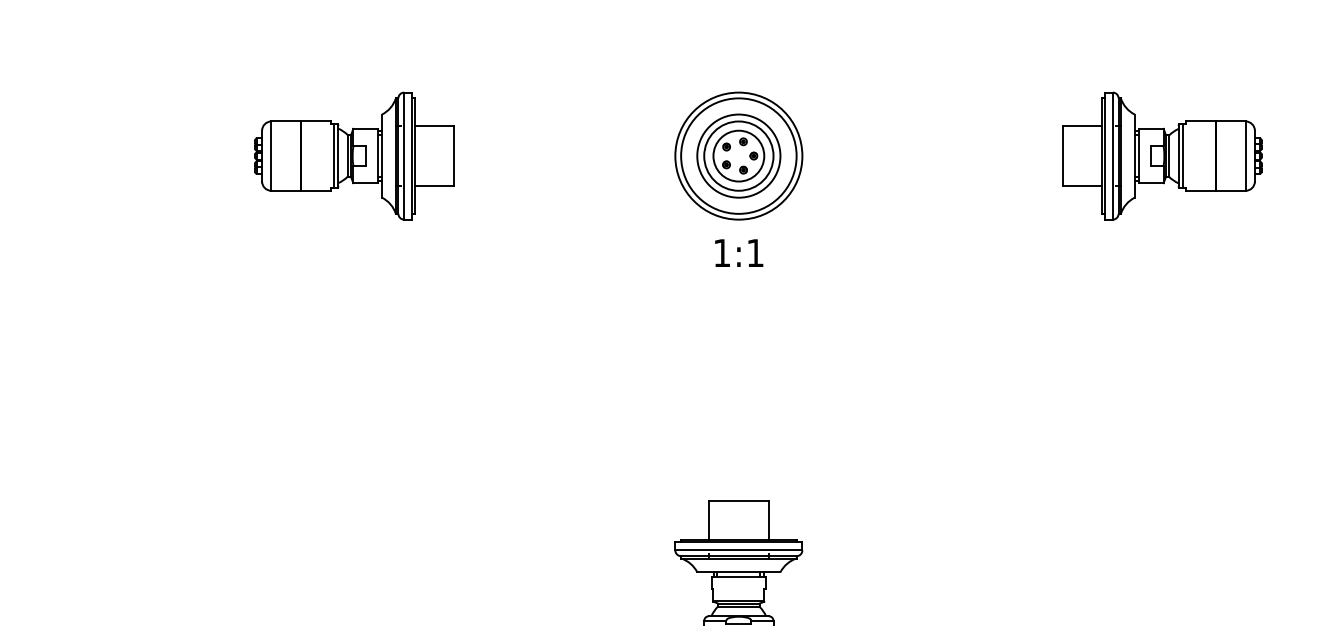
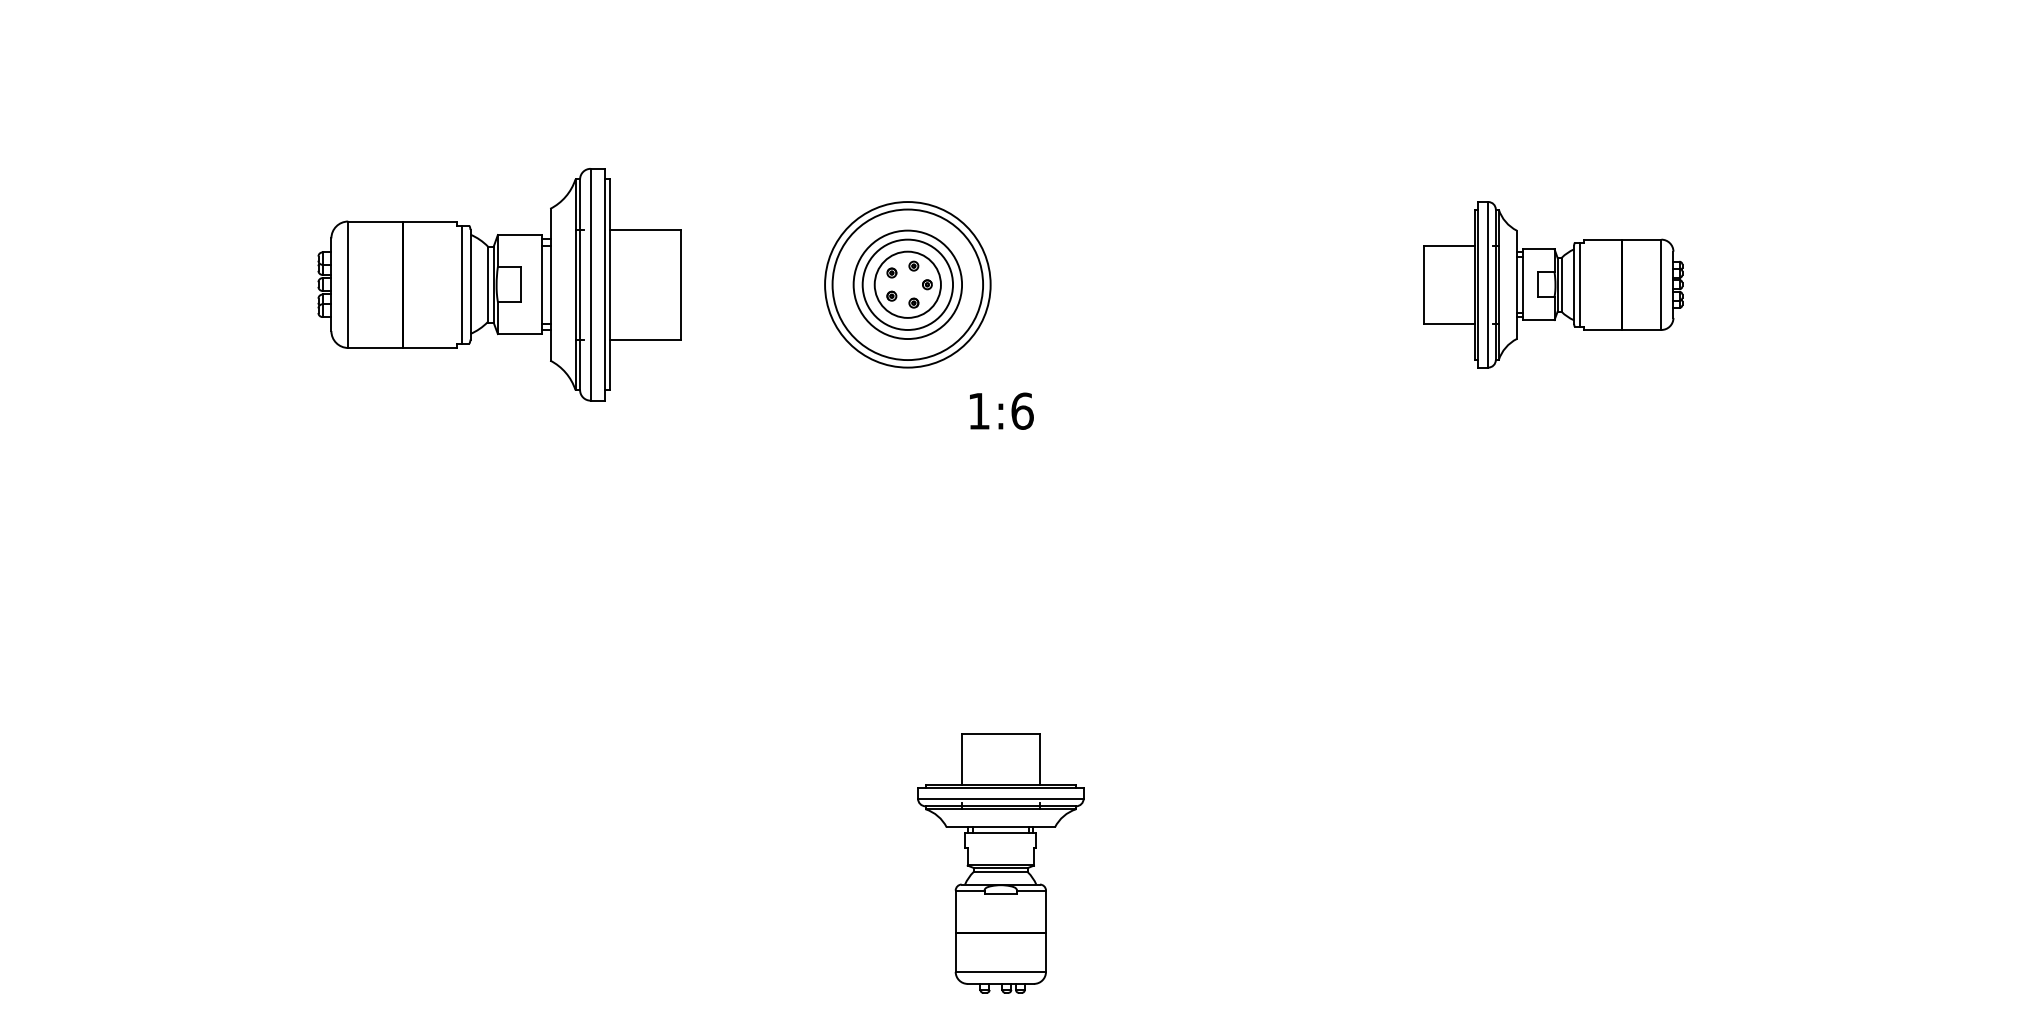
part: (354, 155) -> (499, 284), size x1.4
part: (738, 155) -> (907, 284), moved
text: (755, 252) -> (1022, 410), 1:1 -> 1:6

